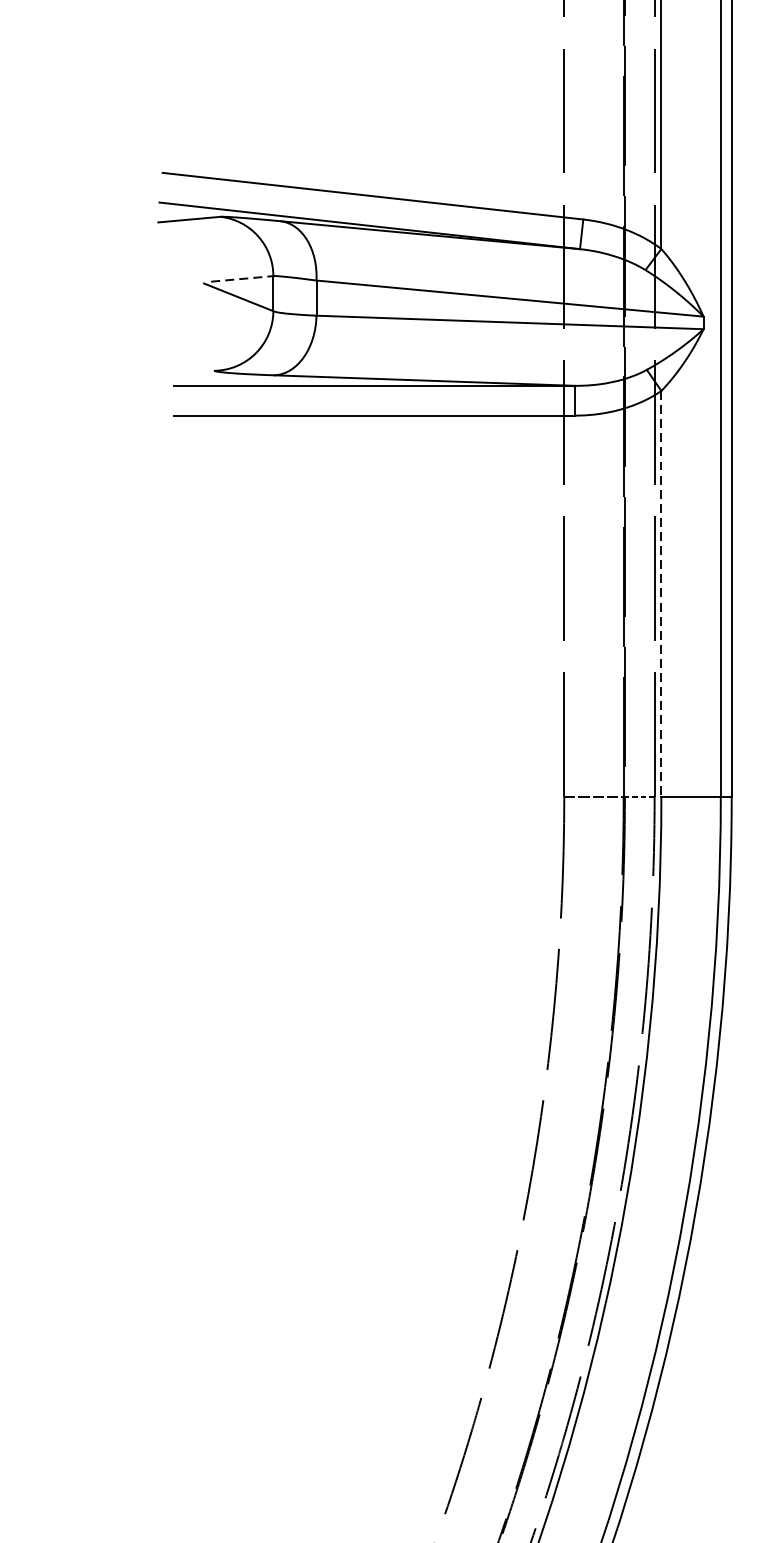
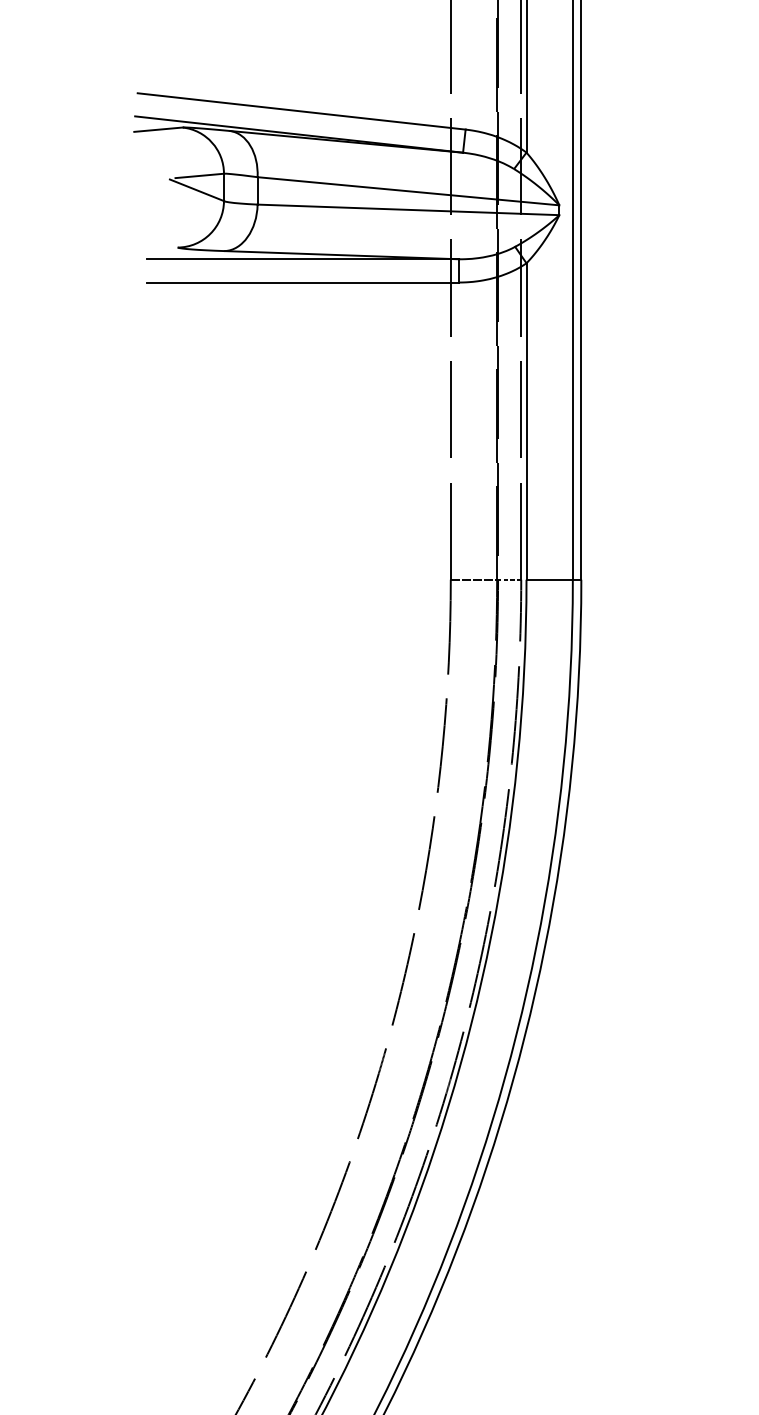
line: (243, 278) -> (200, 175), dashed -> solid
line: (661, 595) -> (526, 422), dashed -> solid

